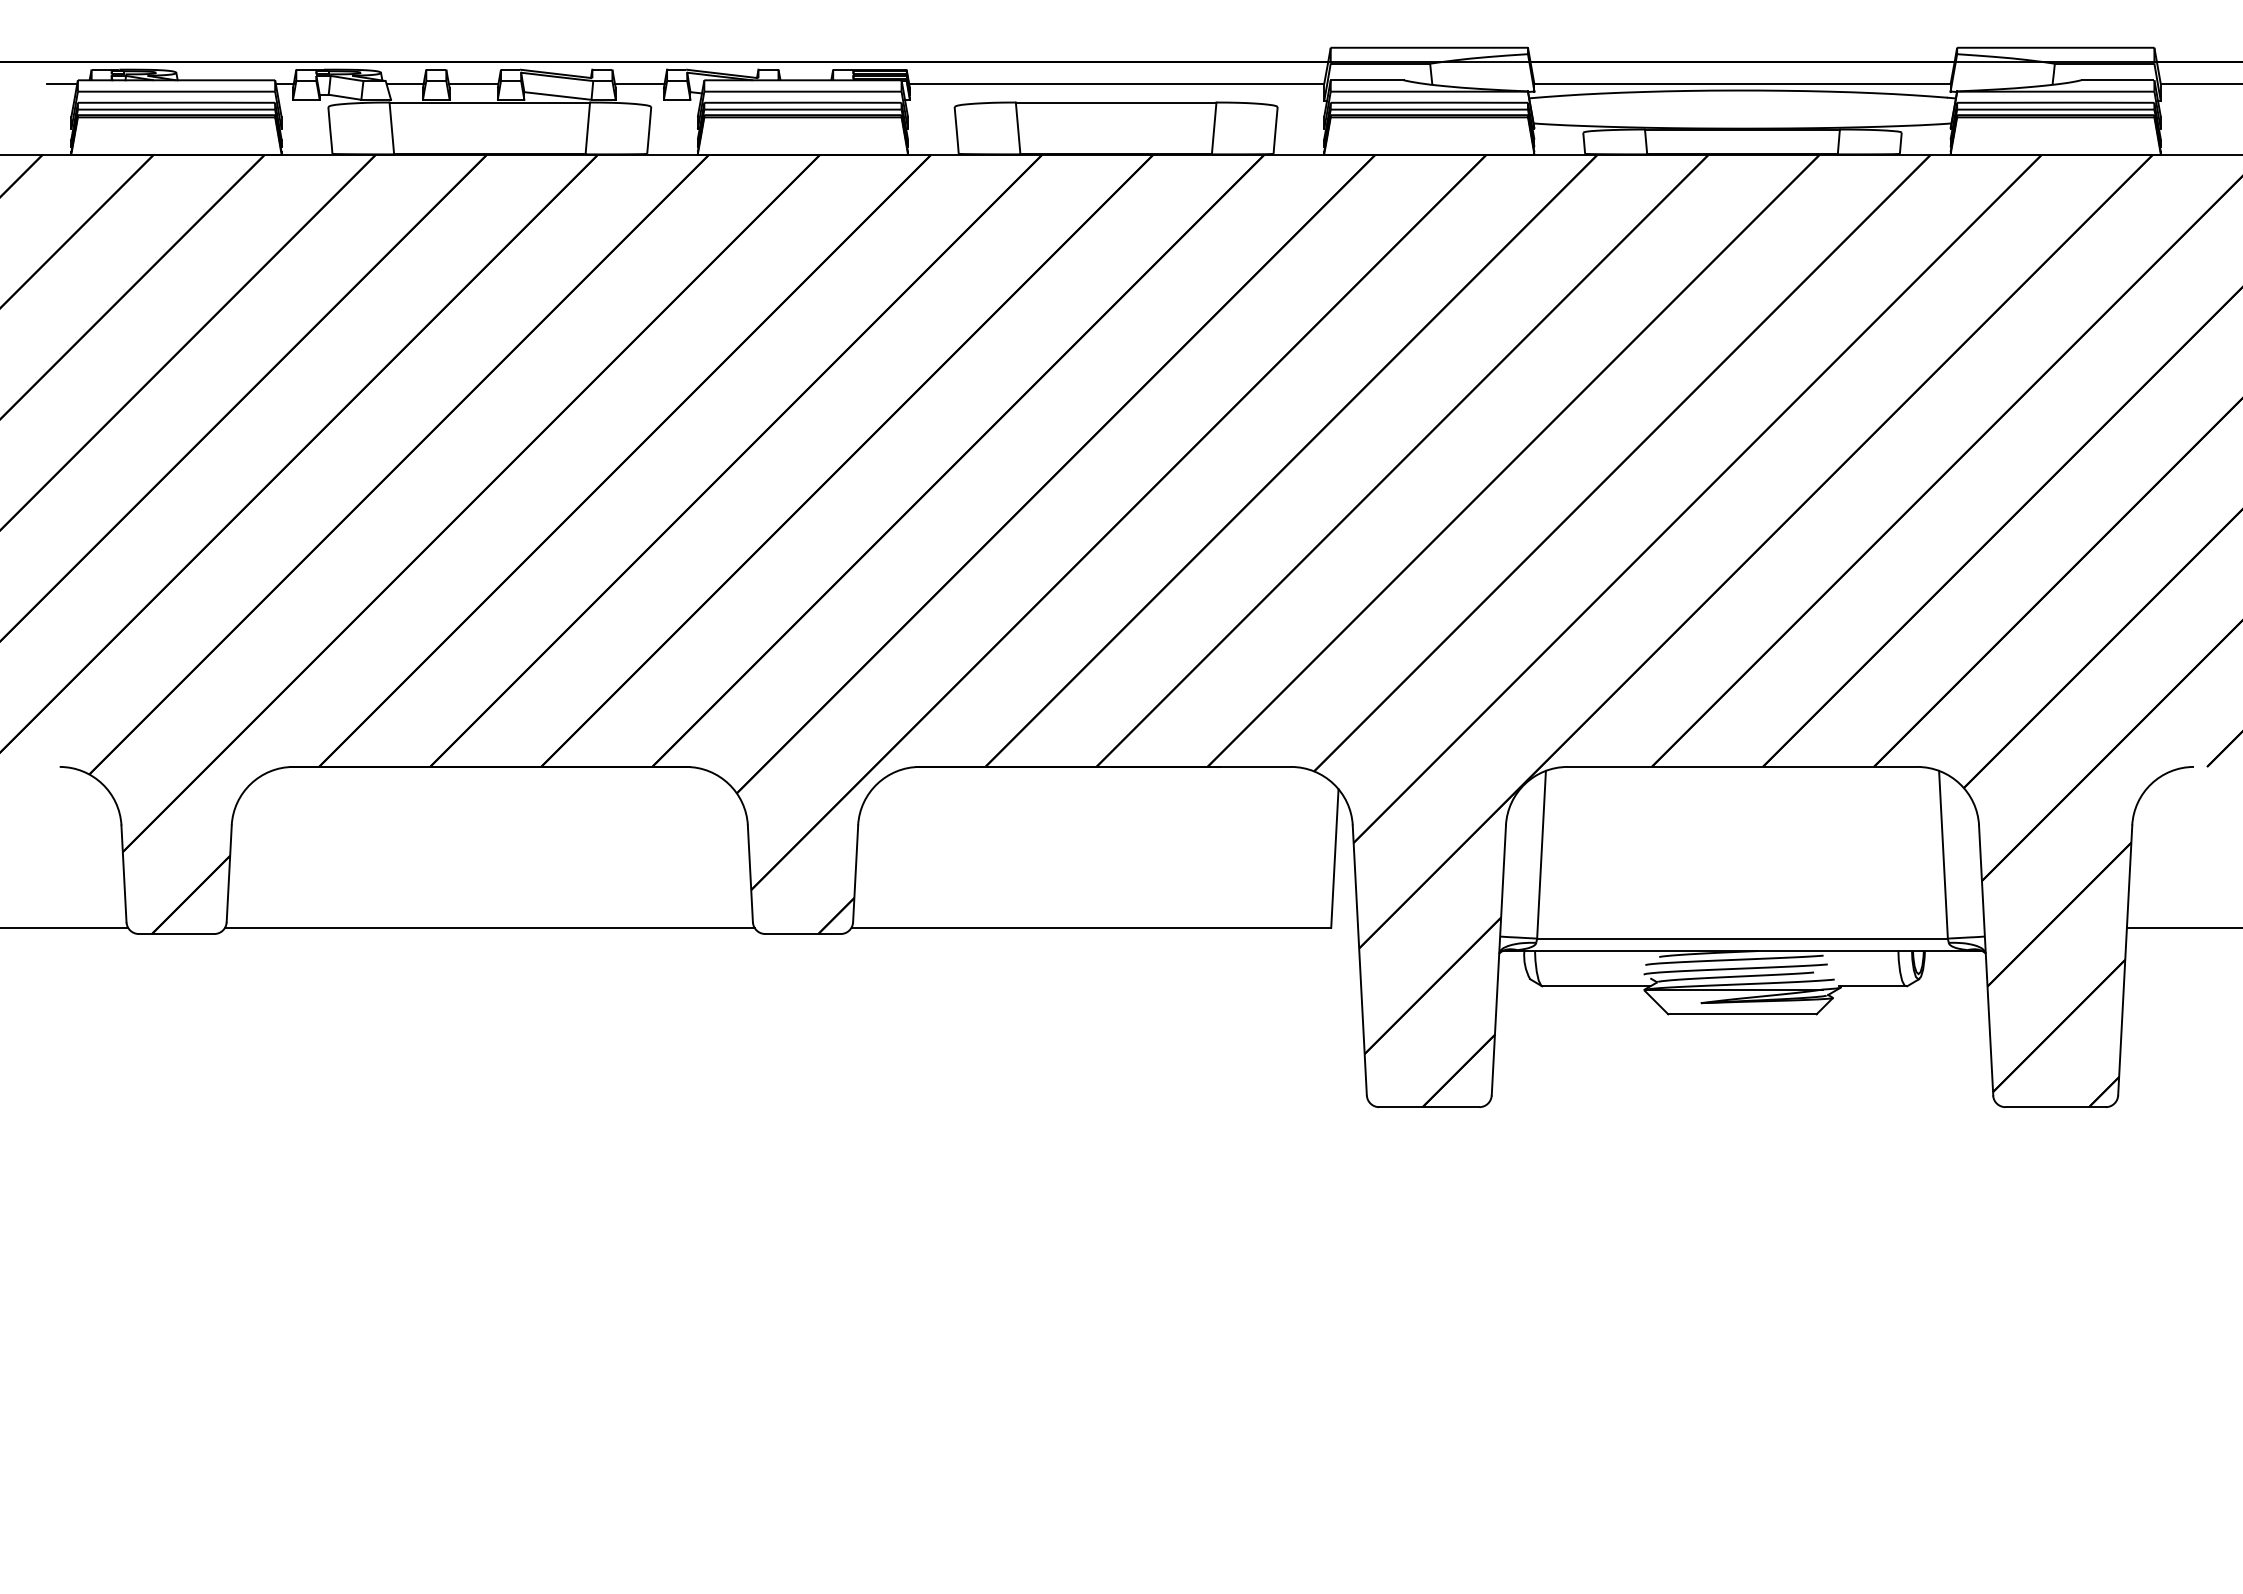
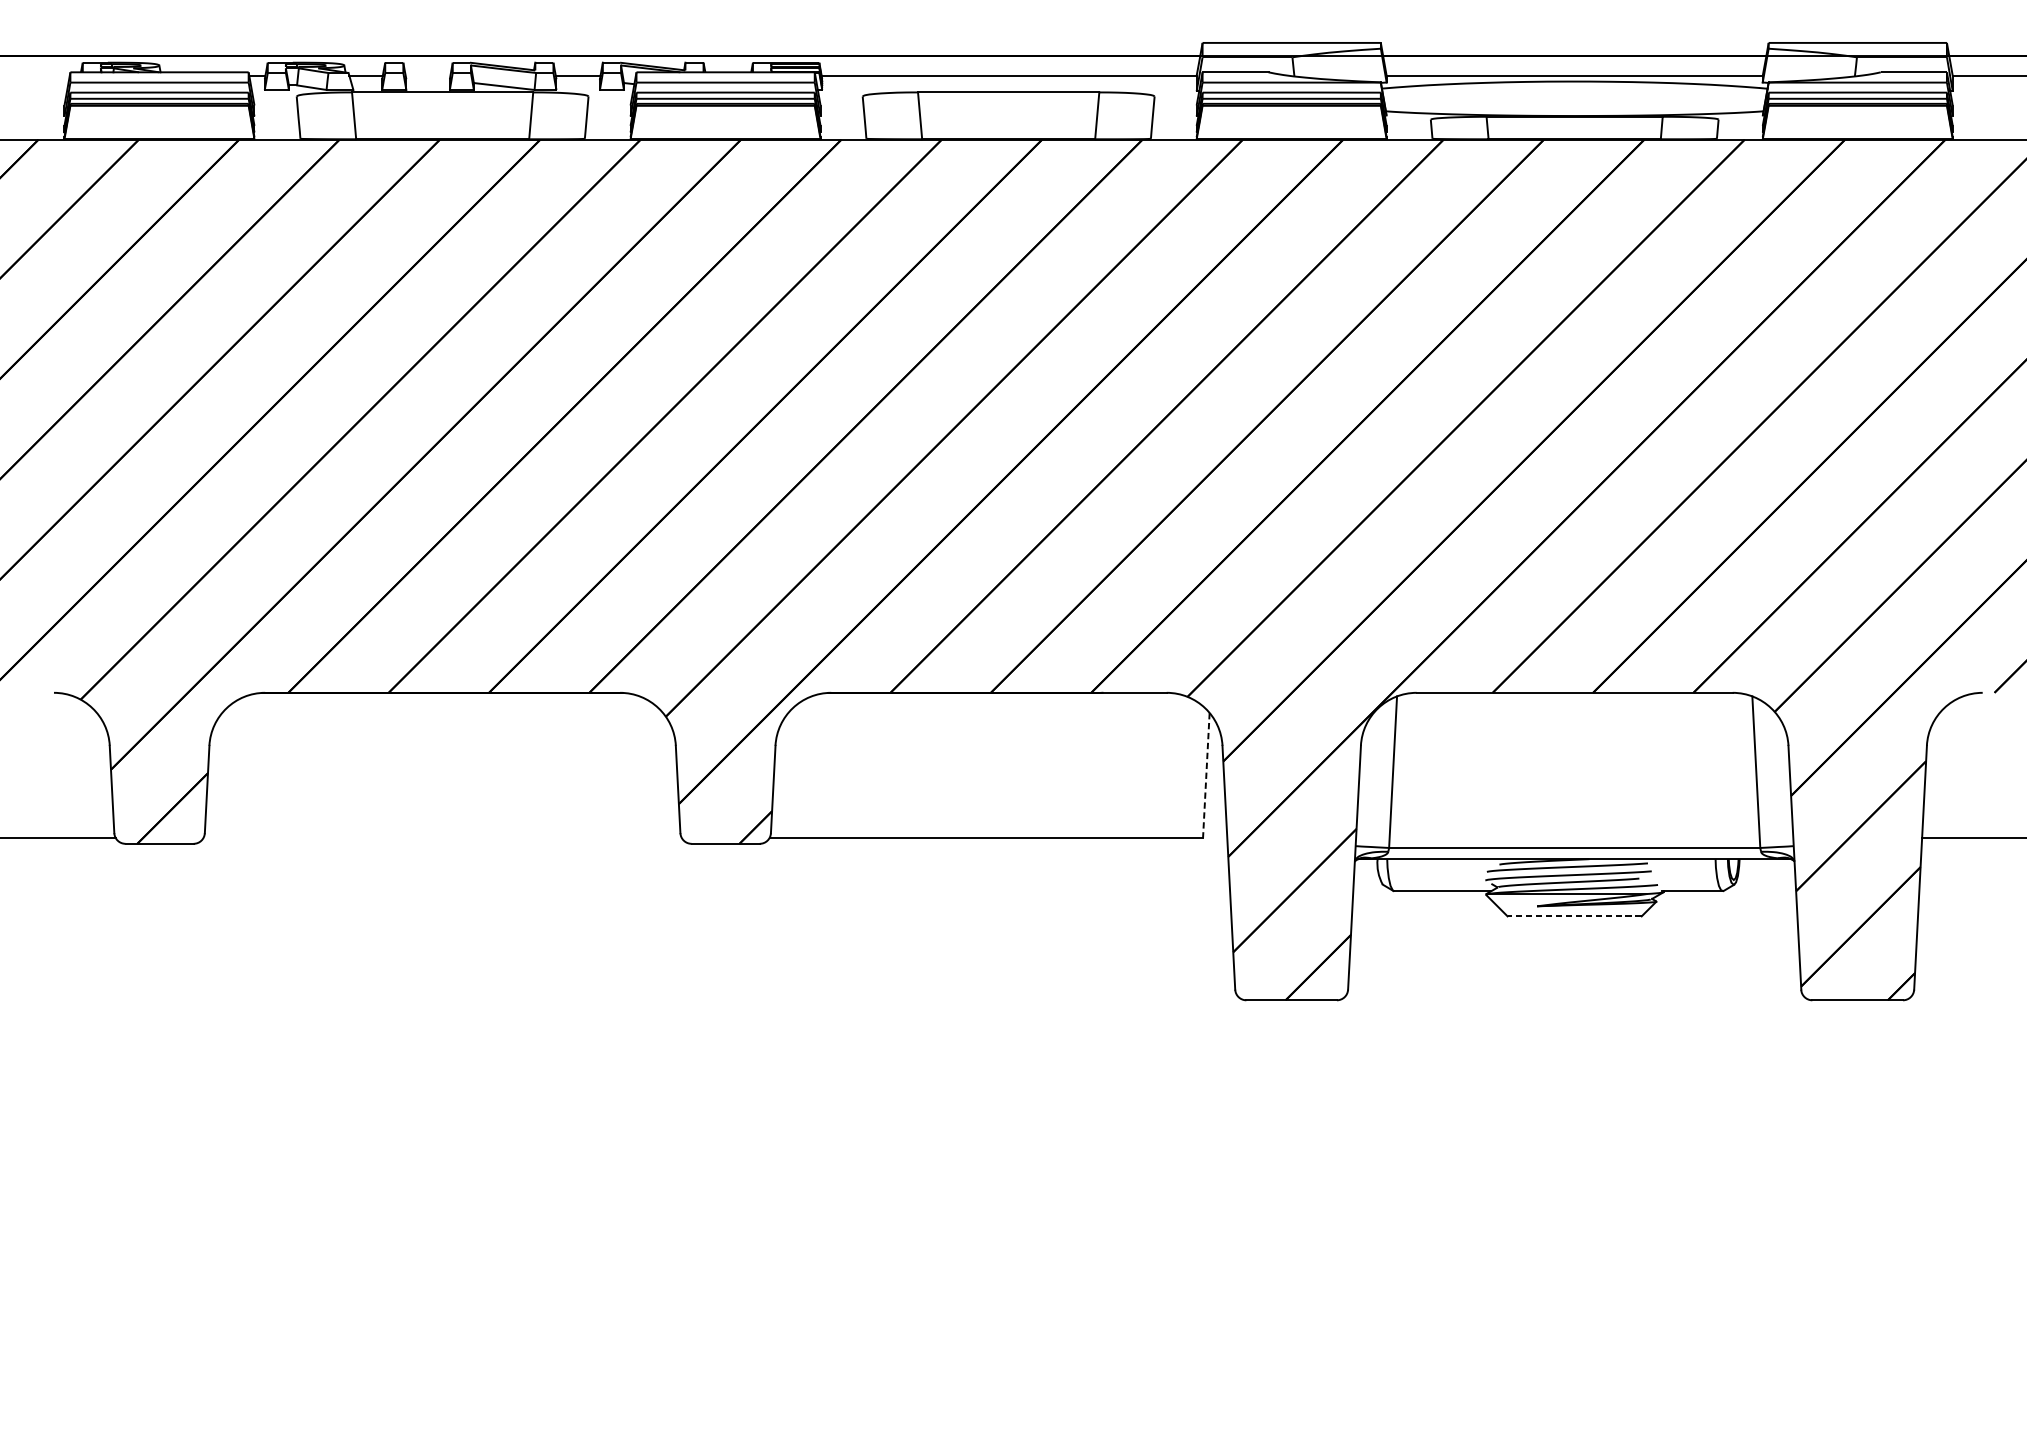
line: (62, 84) -> (56, 76), removed
line: (473, 84) -> (427, 76), removed
line: (1334, 859) -> (1205, 776), solid -> dashed
line: (489, 927) -> (442, 837), removed
line: (1741, 1014) -> (1573, 916), solid -> dashed

